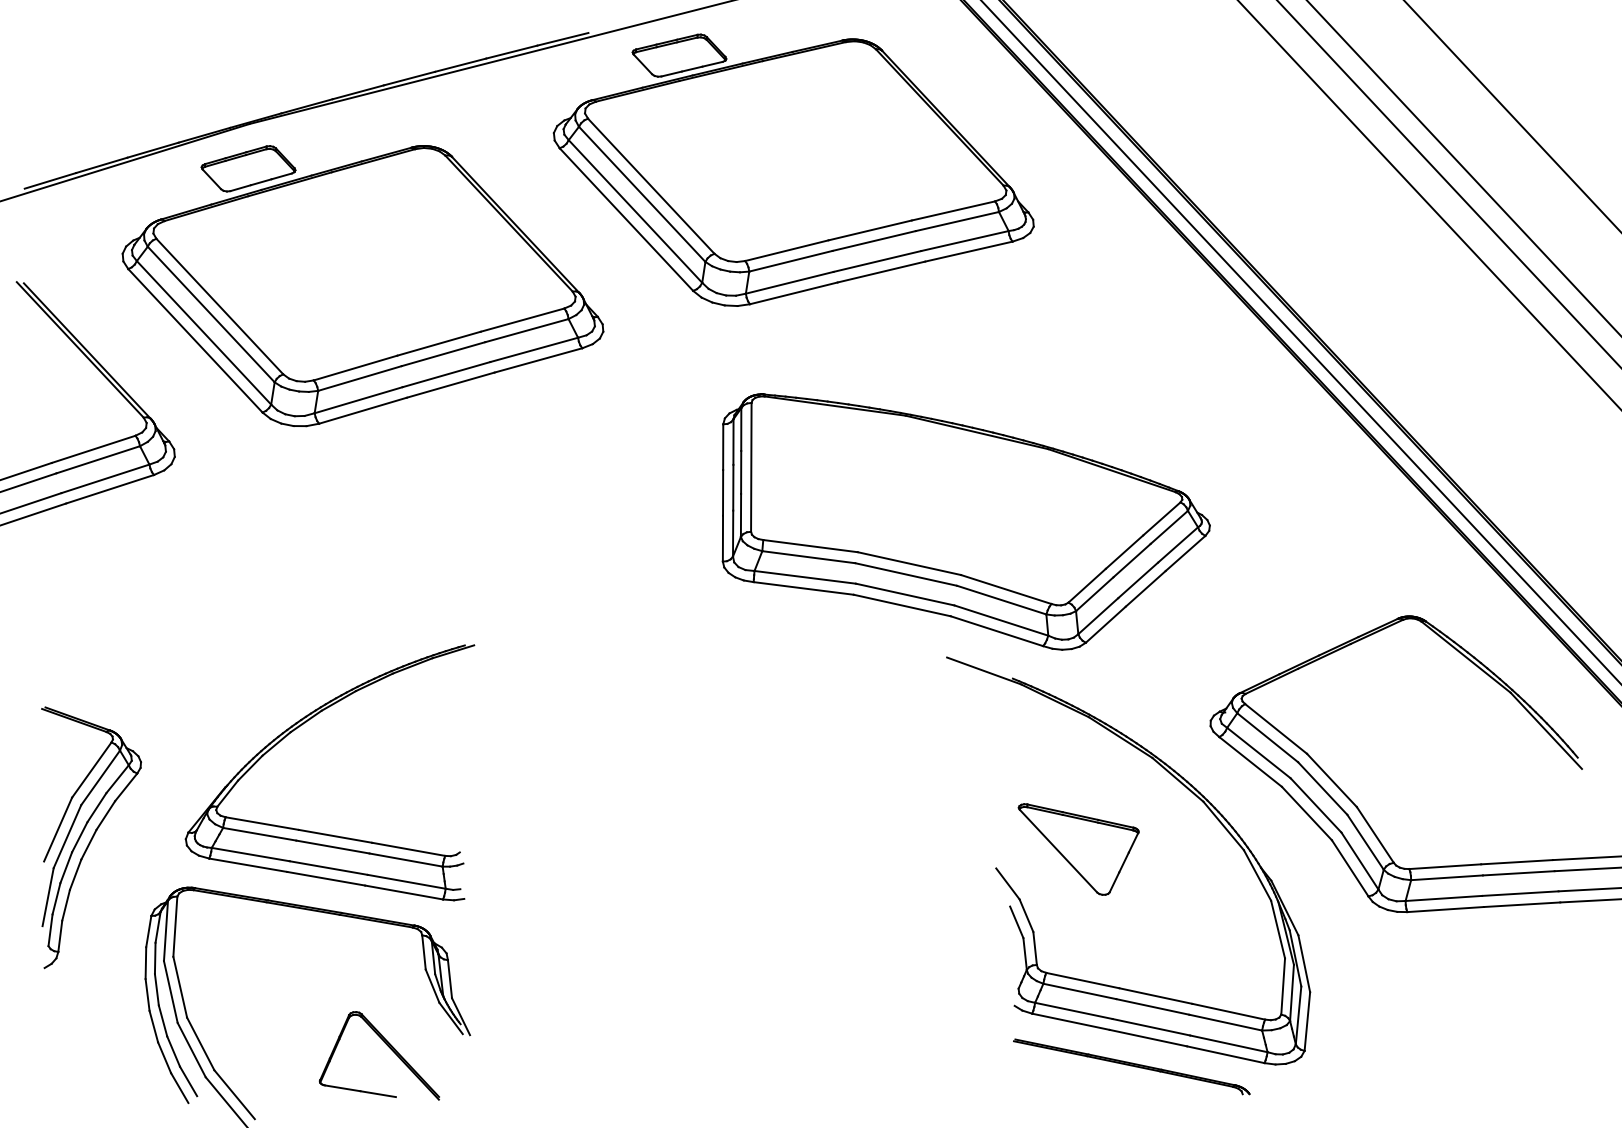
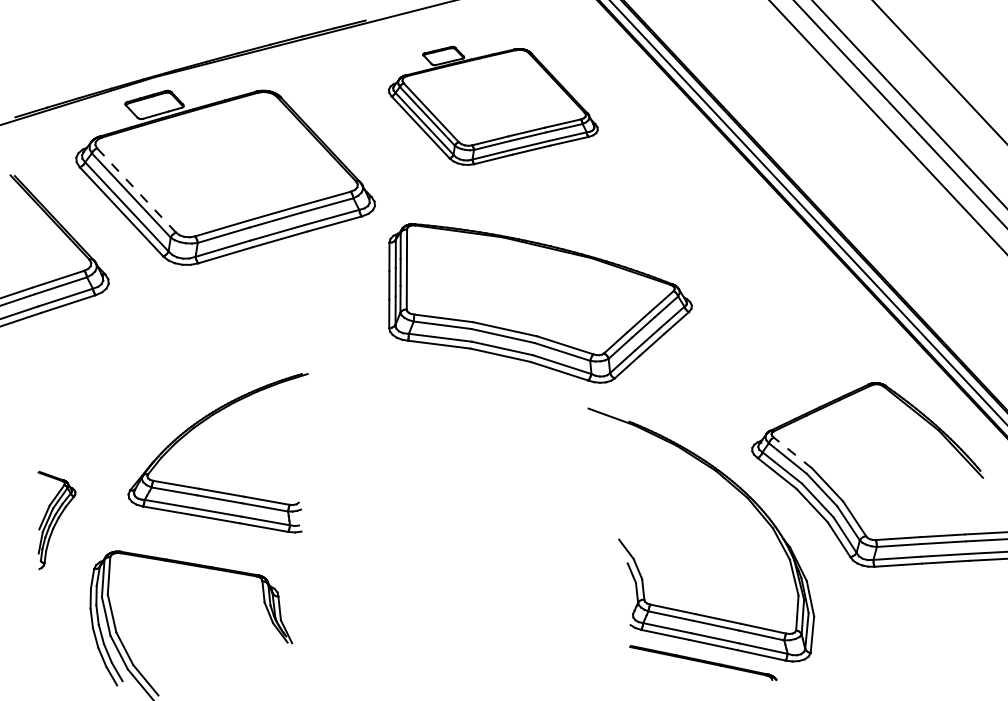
part: (794, 169) -> (493, 105), size x0.7
line: (219, 306) -> (136, 190), solid -> dashed
part: (966, 522) -> (540, 303), moved
part: (300, 728) -> (199, 425), moved
line: (1275, 728) -> (792, 452), solid -> dashed
part: (90, 837) -> (56, 520), size x0.6
part: (1078, 848) -> (670, 527), removed
part: (386, 1046) -> (240, 650), removed

